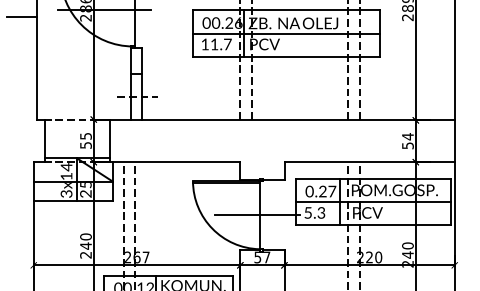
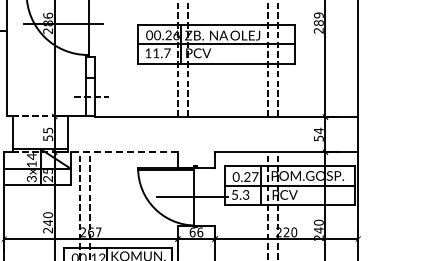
line: (174, 162) -> (122, 152), solid -> dashed
text: (262, 257) -> (196, 232), 57 -> 66

